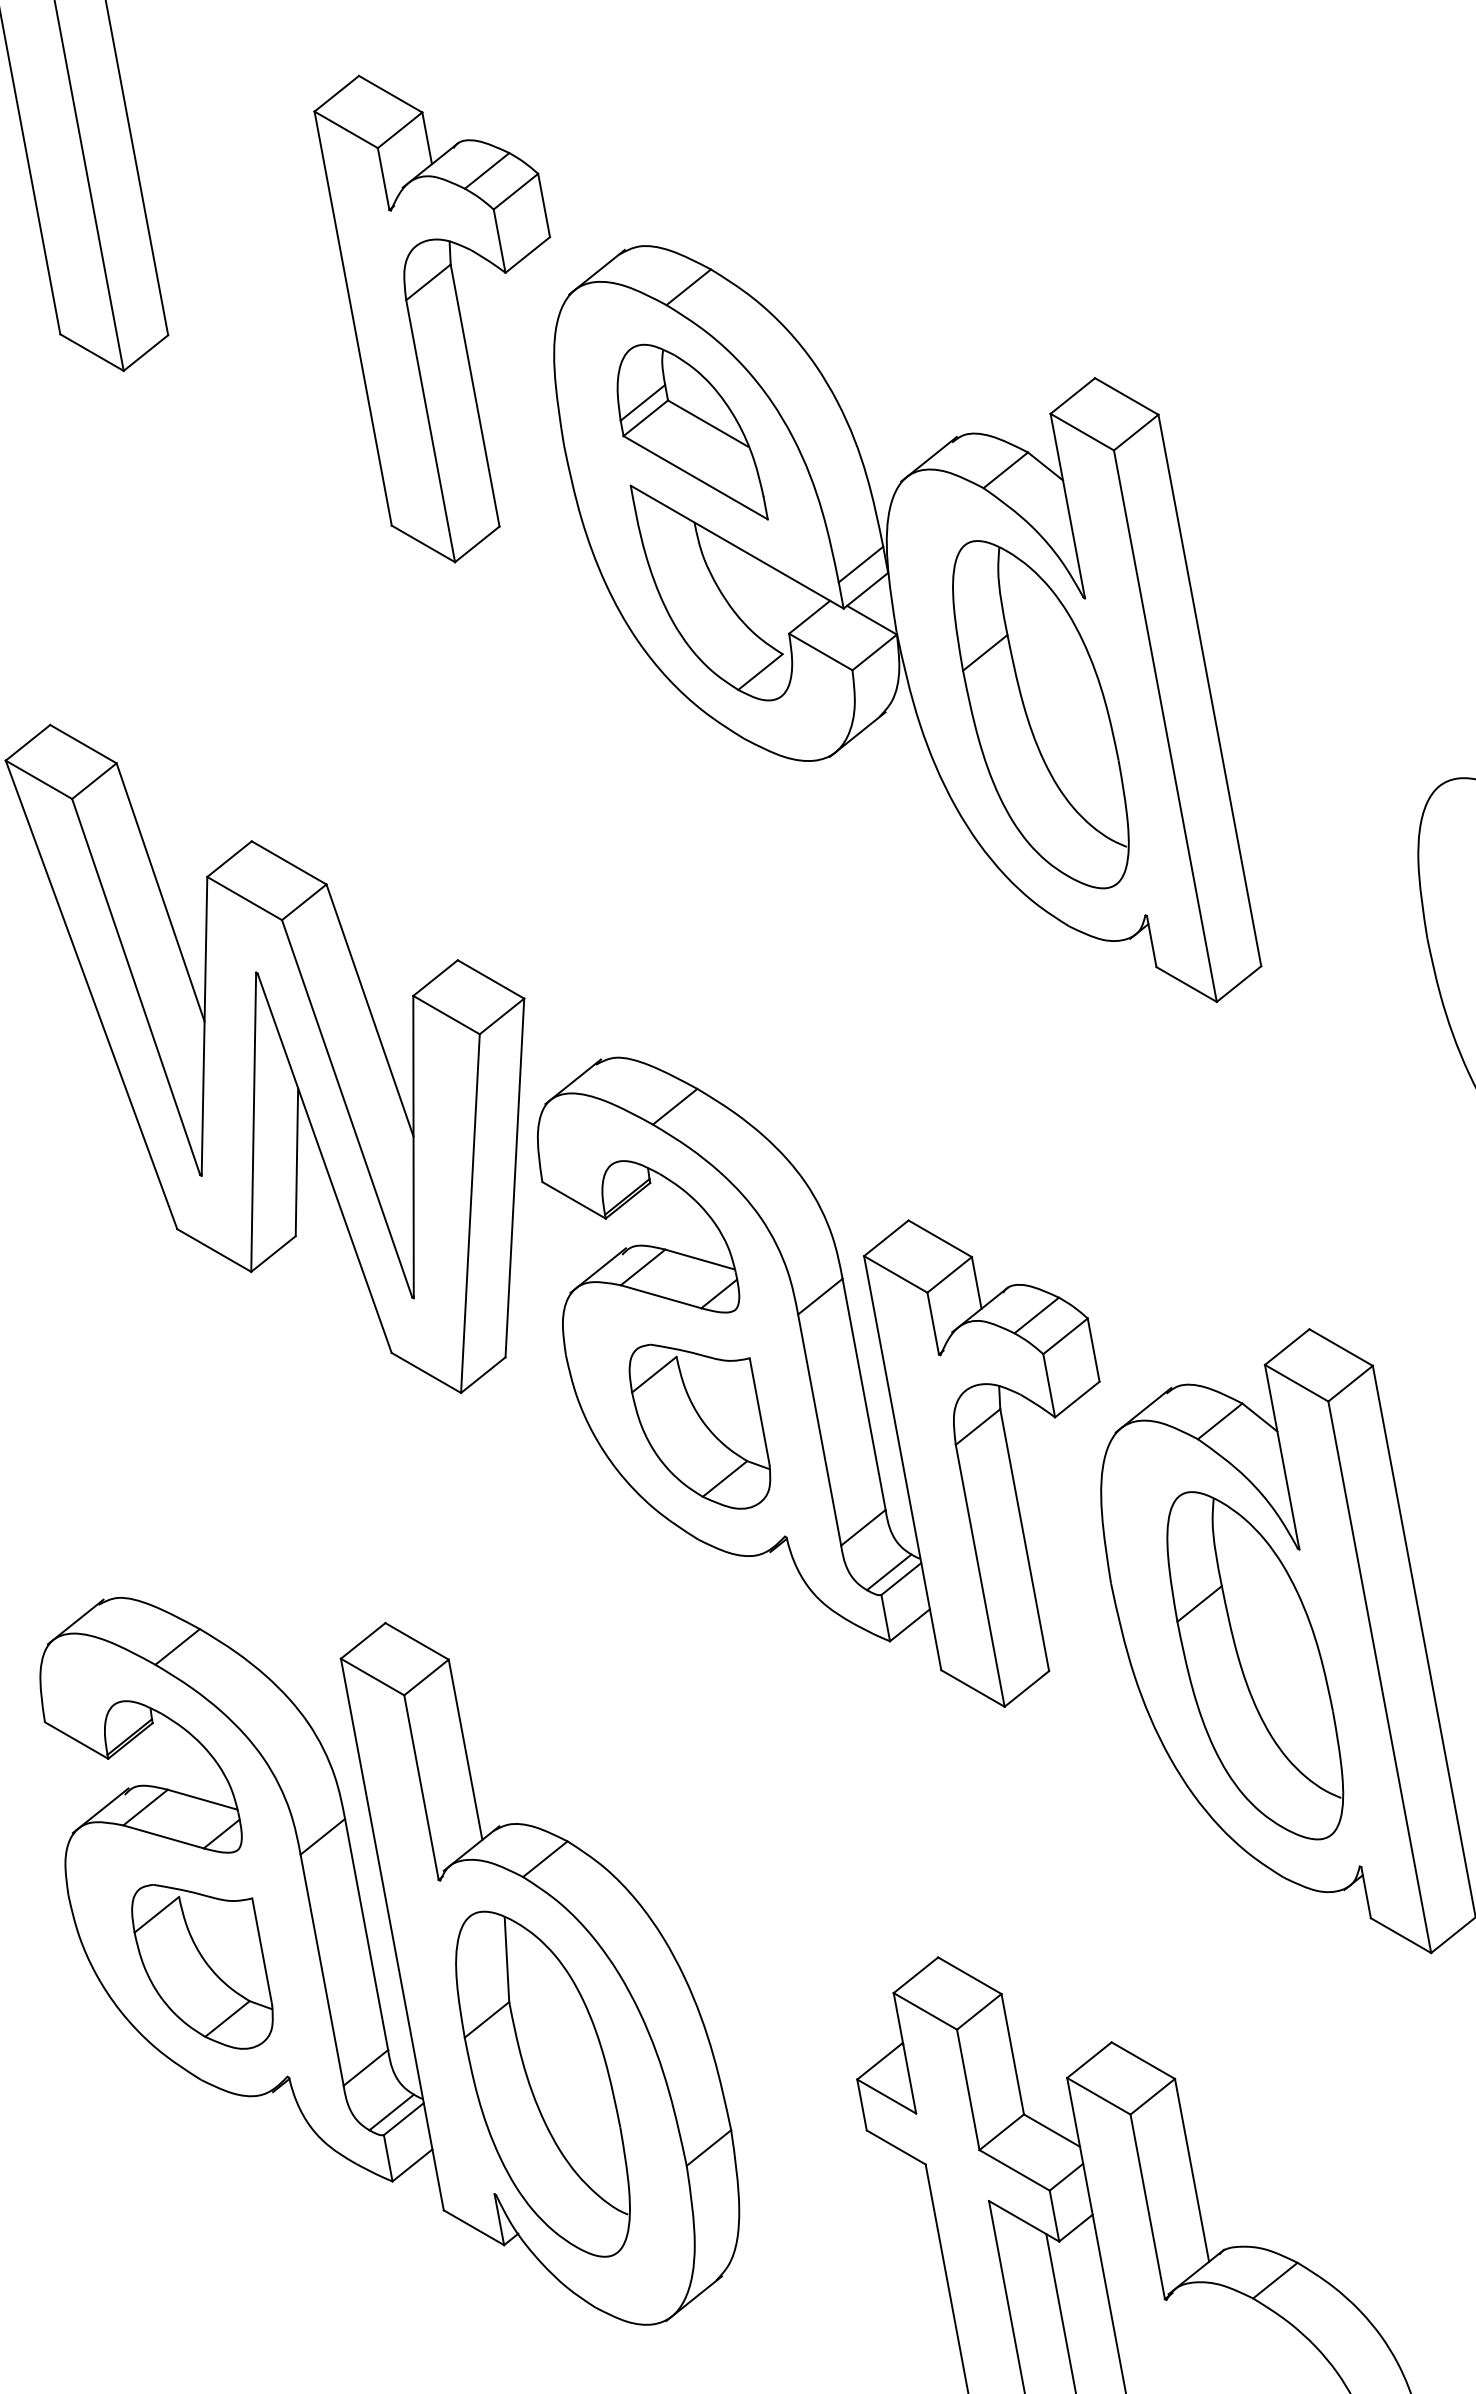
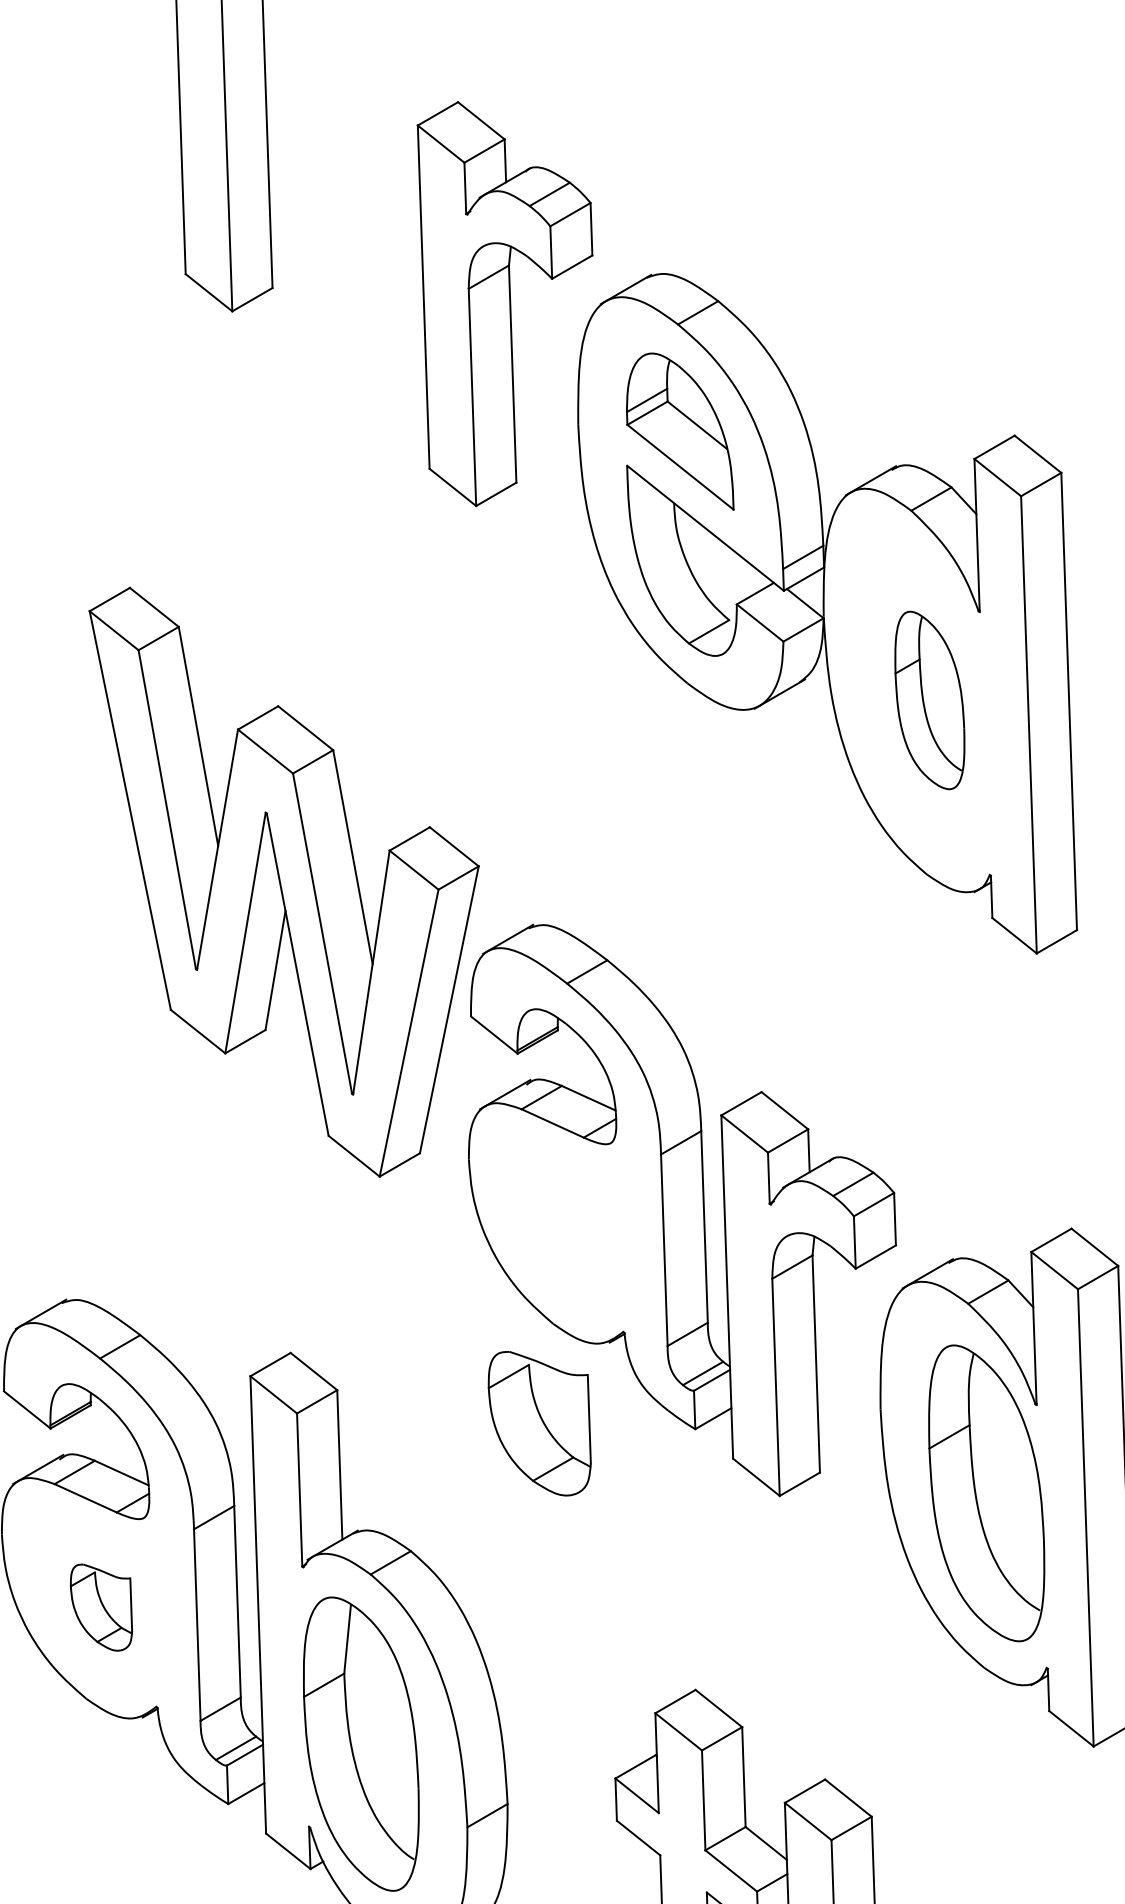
part: (1040, 714) -> (929, 700), size x0.6
part: (699, 1426) -> (538, 1423), moved
part: (202, 1966) -> (101, 1607), size x0.6

